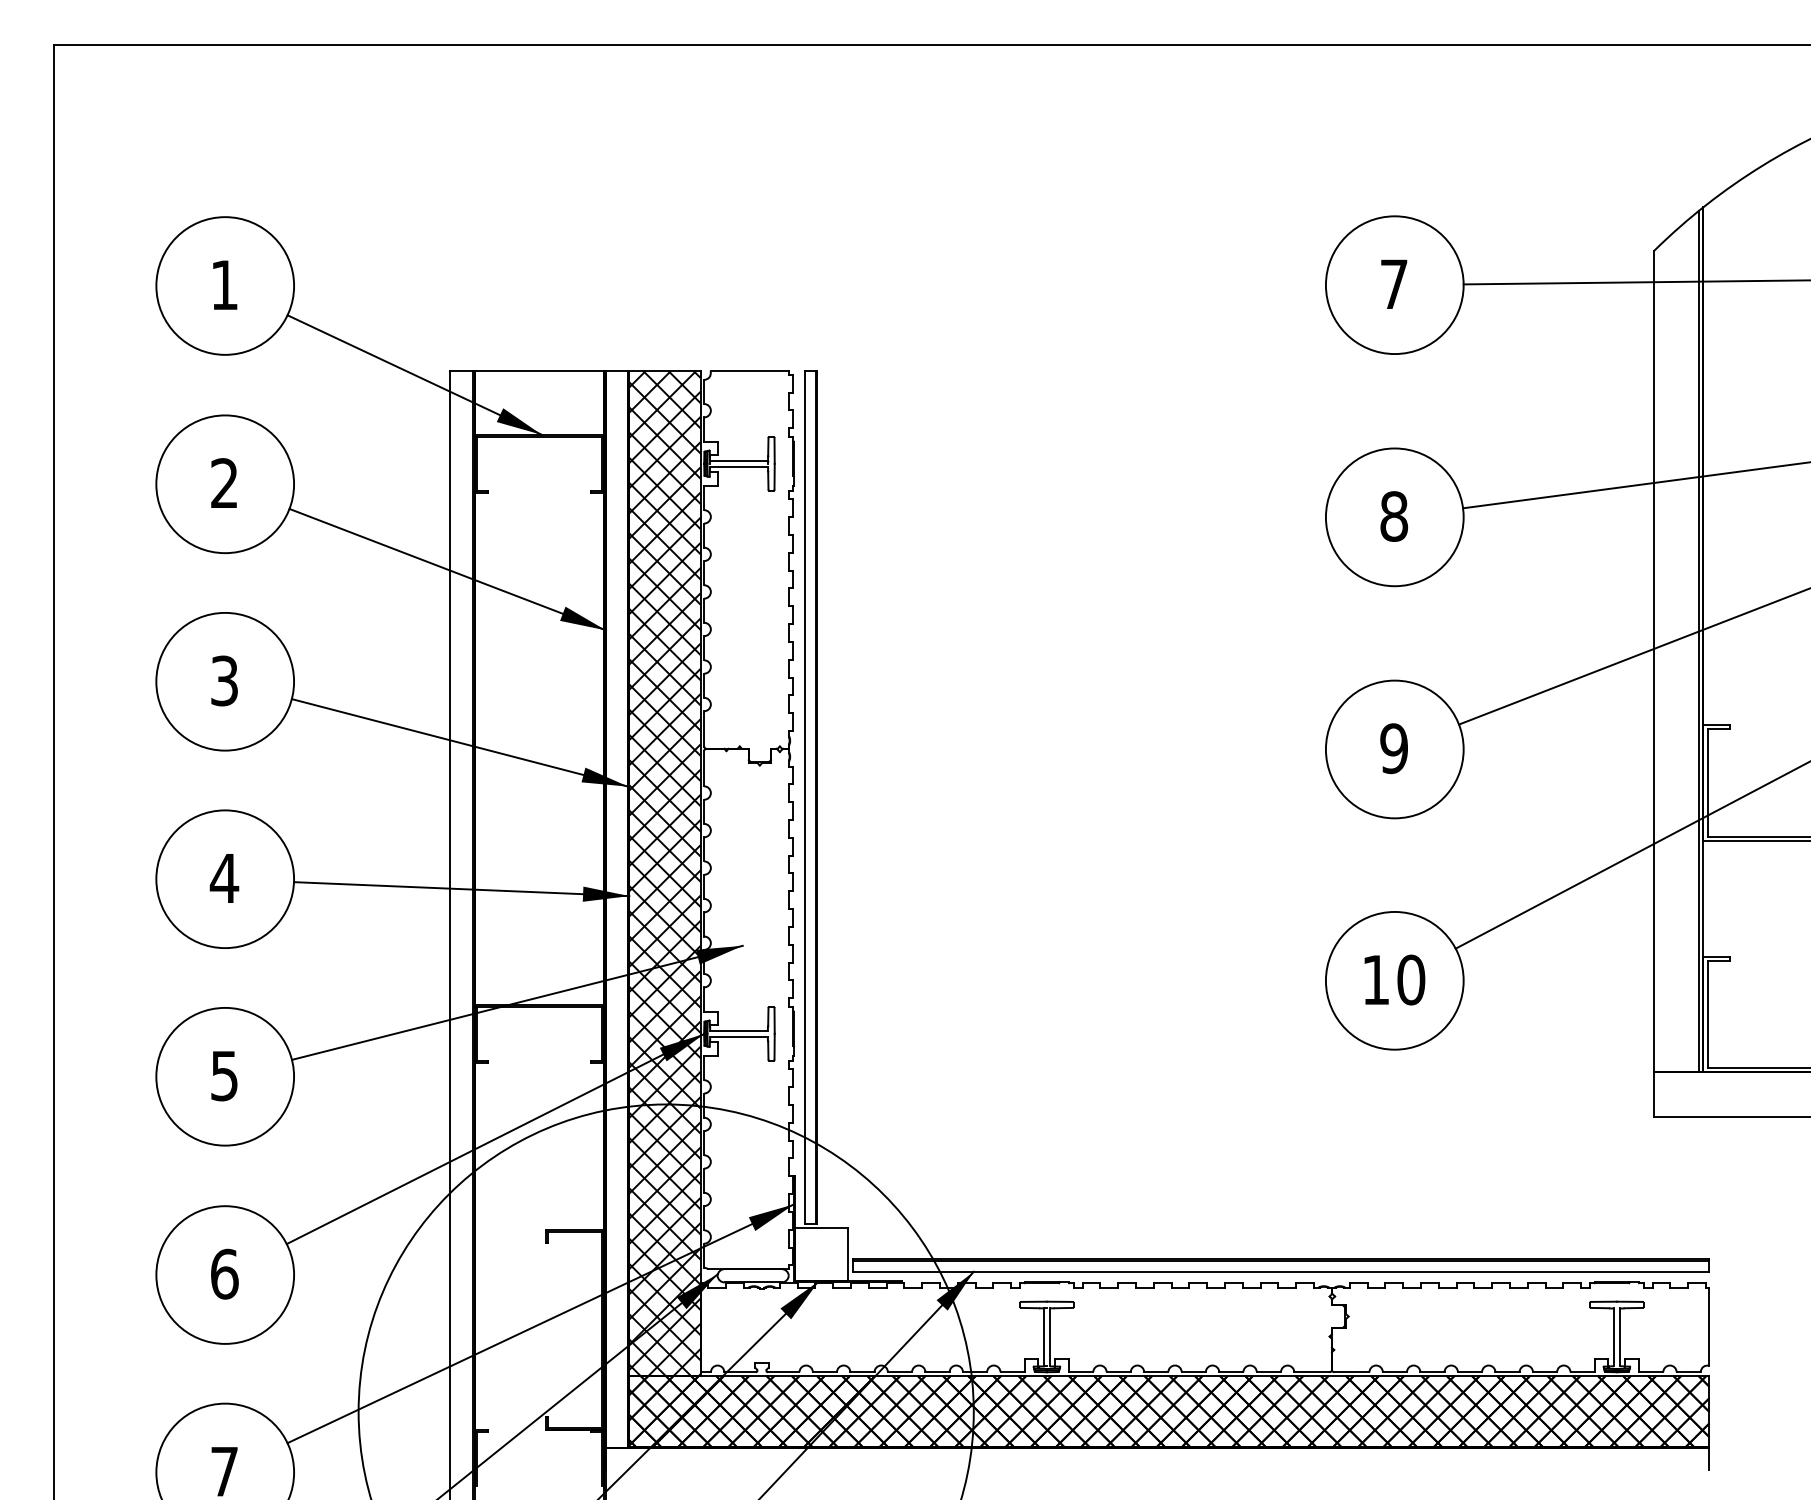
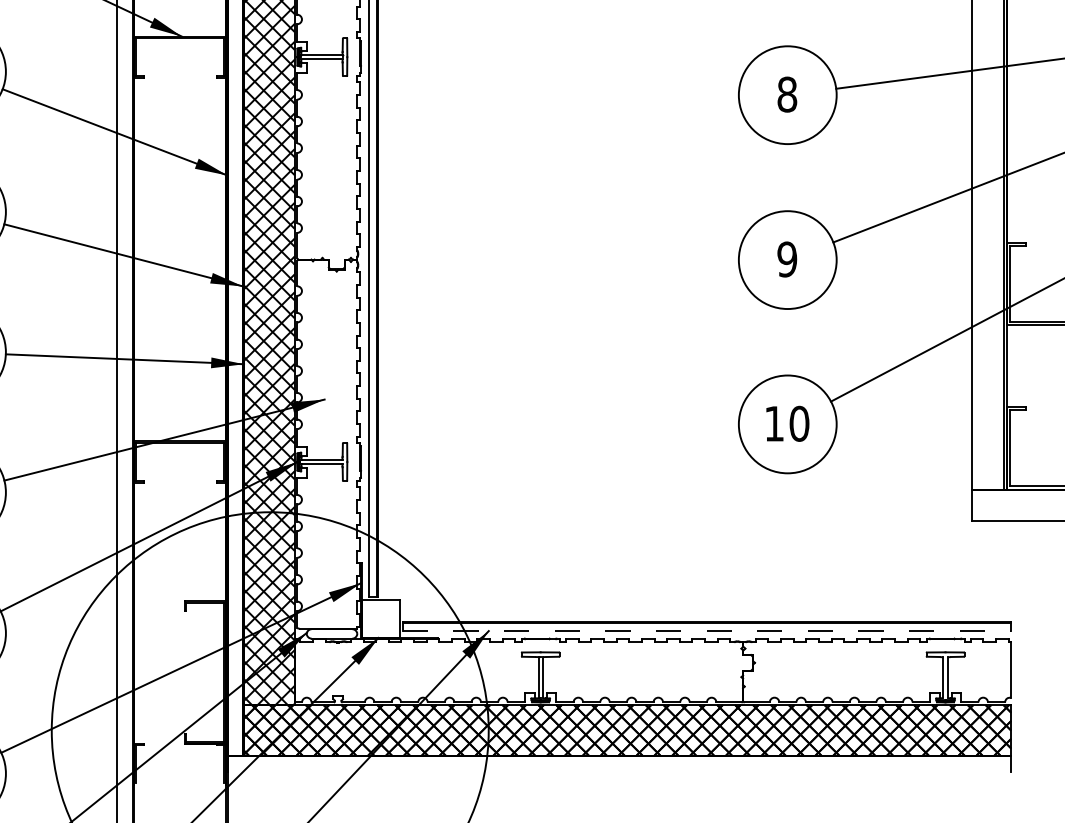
line: (1281, 1271) -> (707, 630), solid -> dashed

